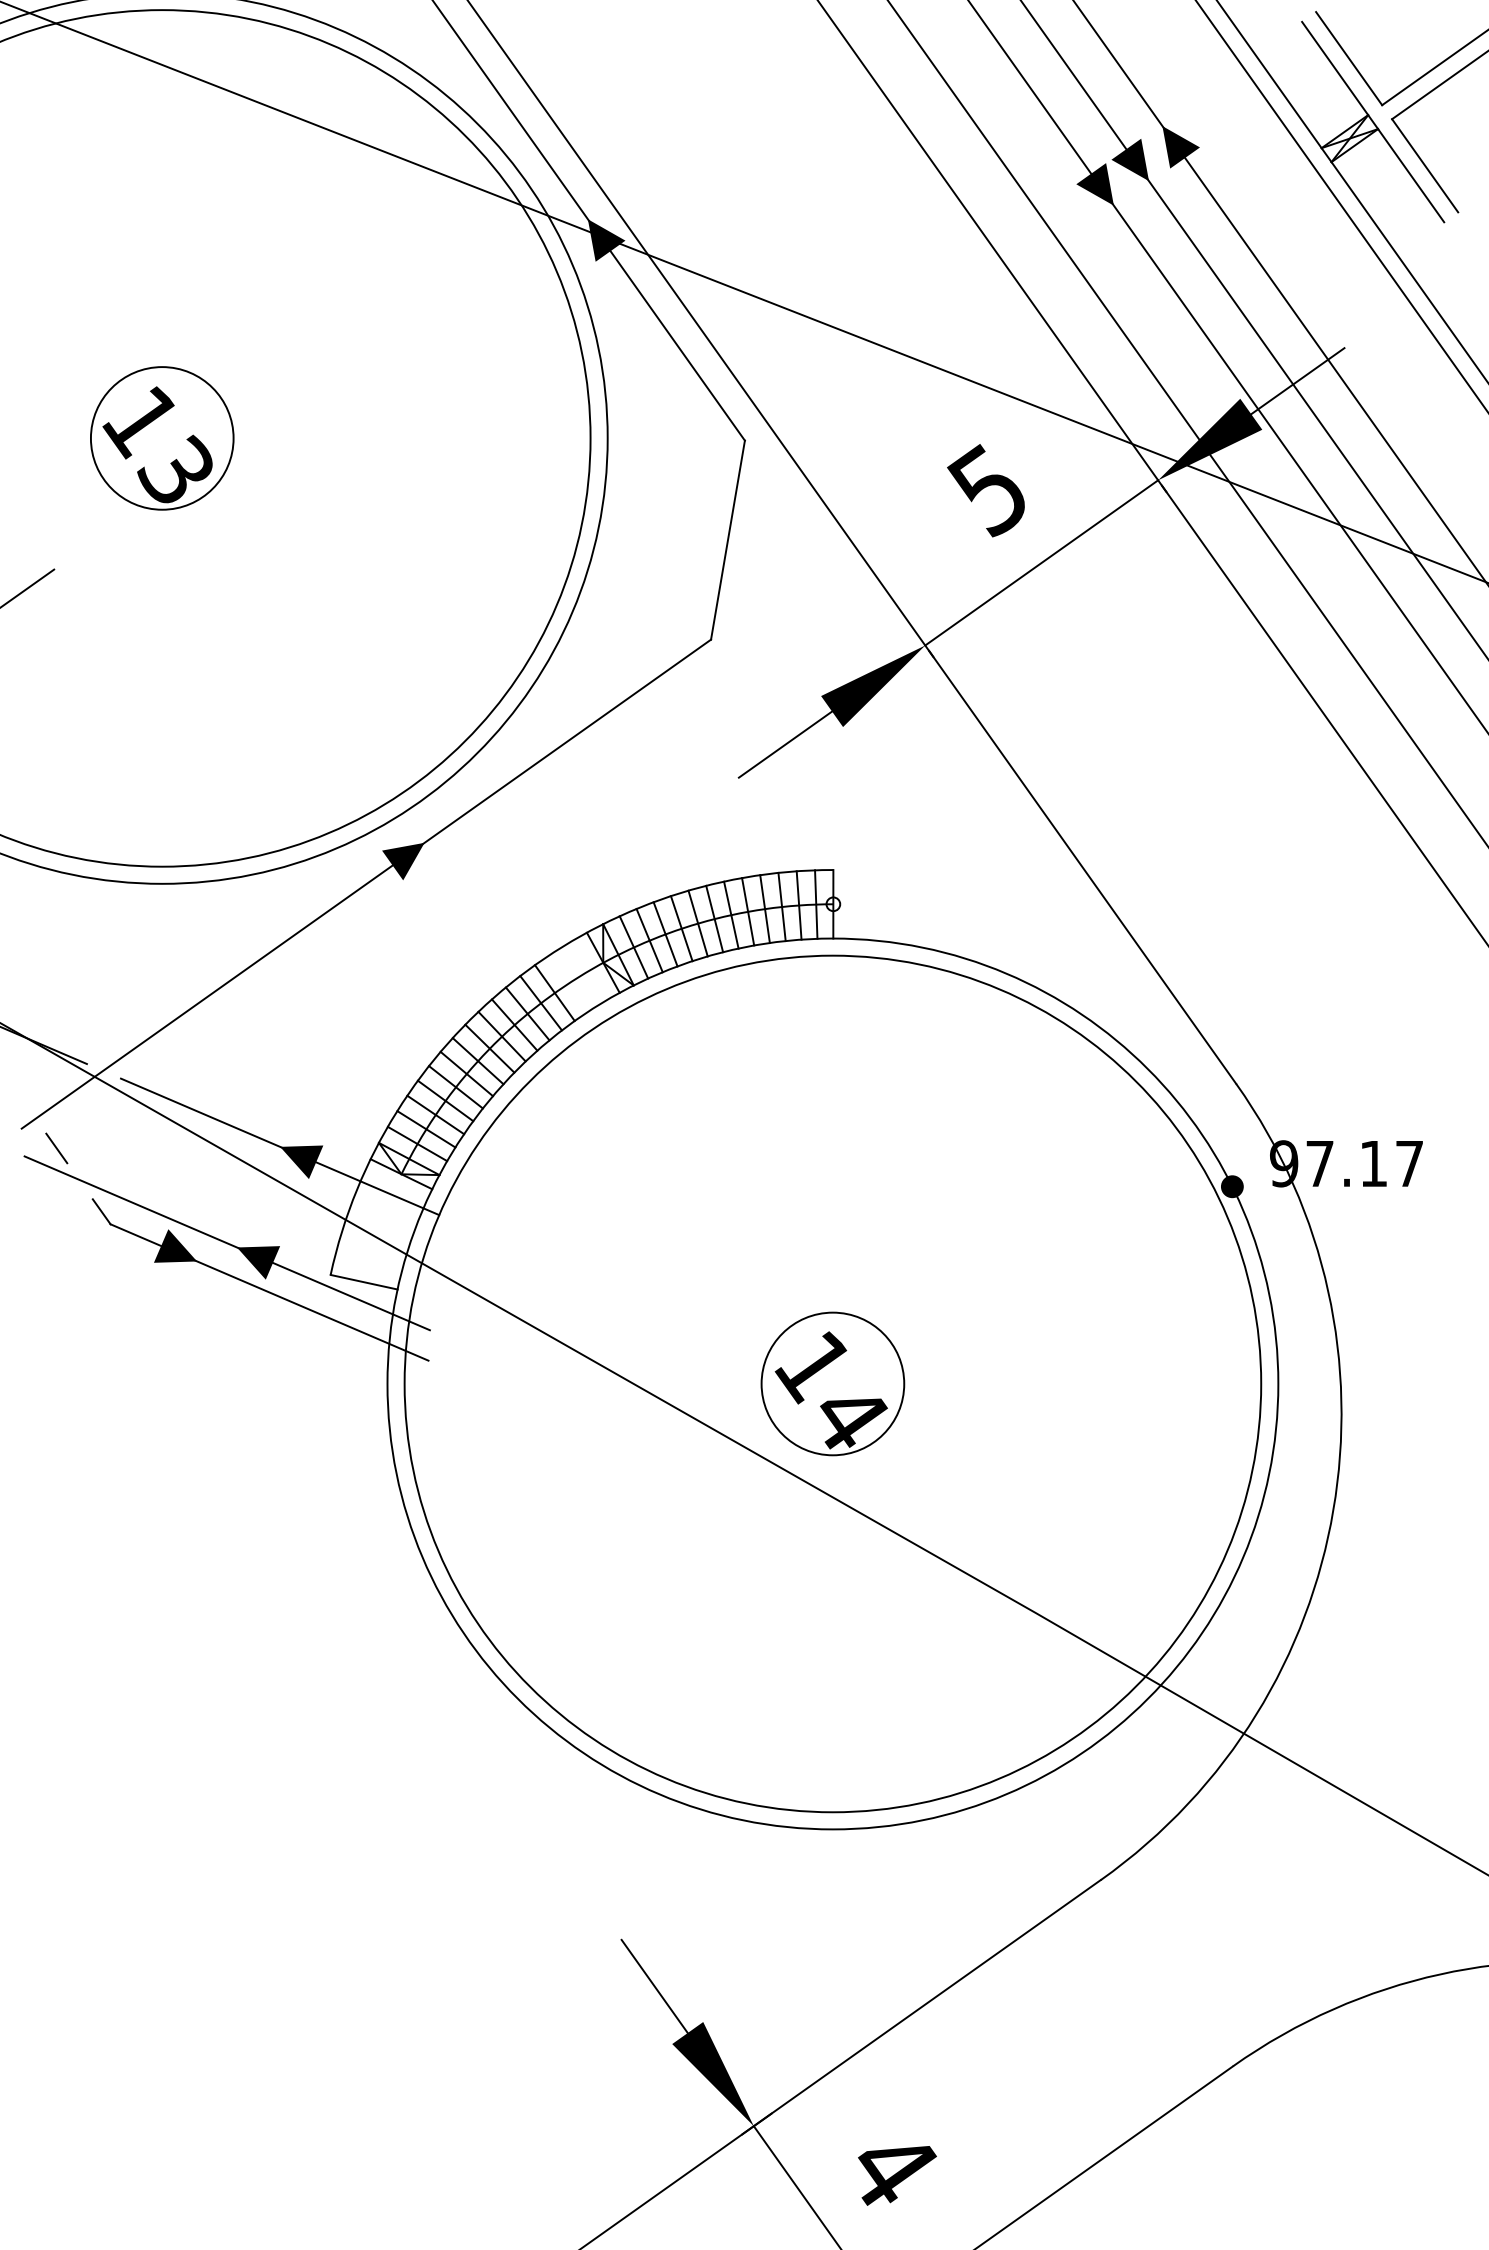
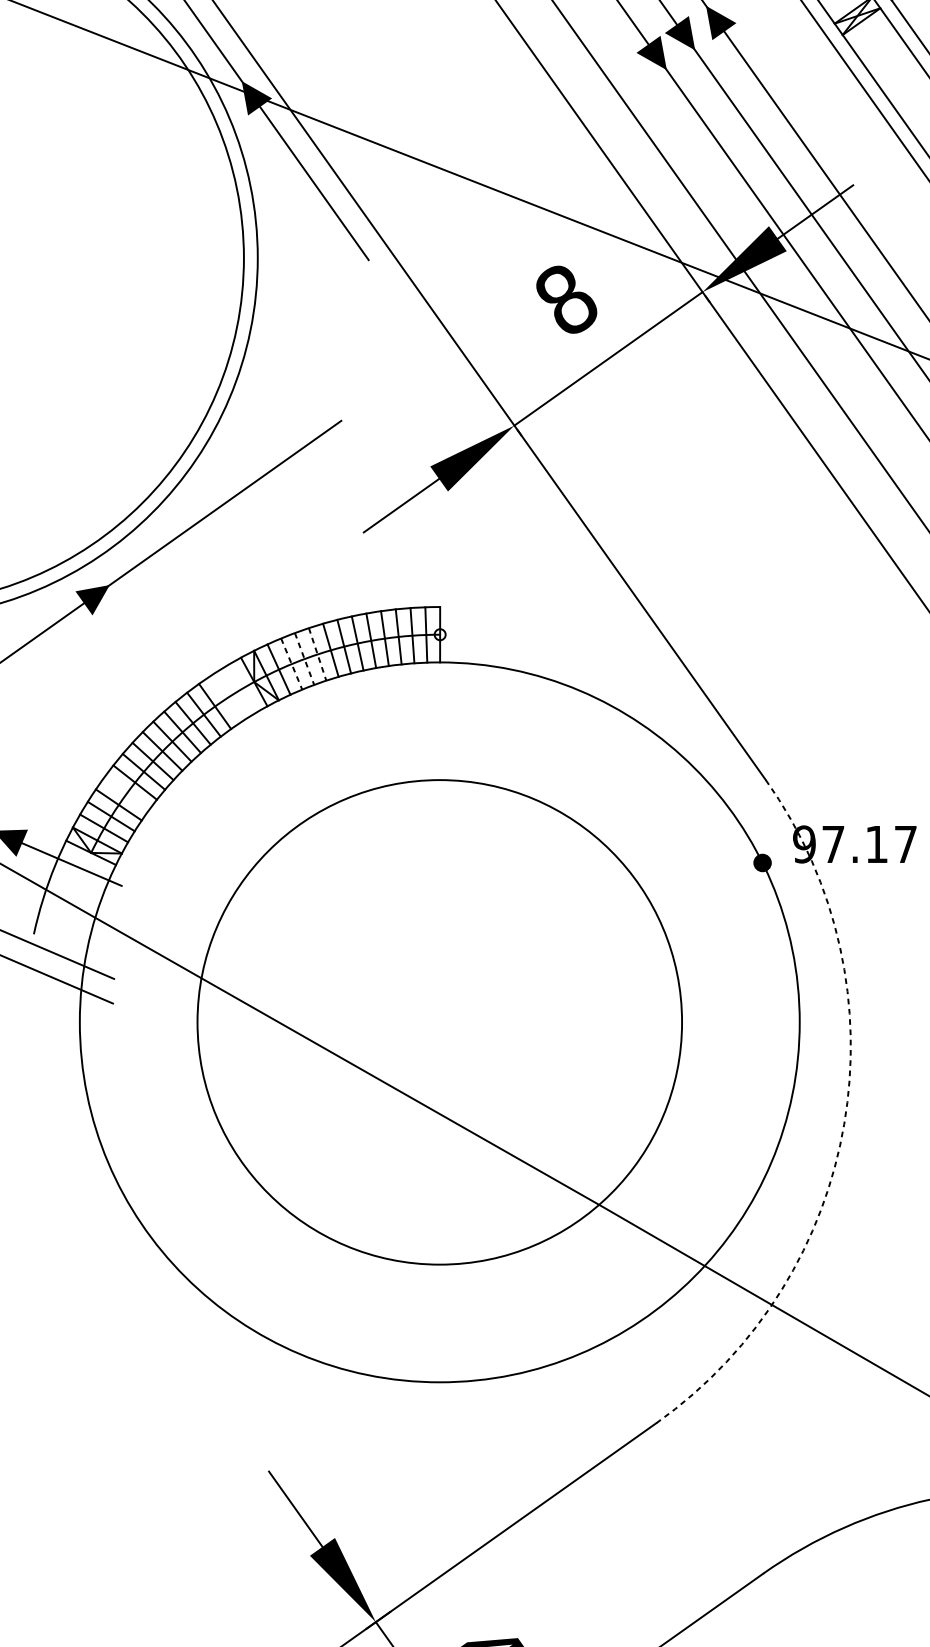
text: (987, 490) -> (564, 300), 5 -> 8
line: (727, 539) -> (354, 339), removed
line: (681, 929) -> (317, 655), solid -> dashed
line: (665, 934) -> (304, 659), solid -> dashed
line: (649, 941) -> (291, 664), solid -> dashed
line: (445, 1100) -> (126, 793), removed
line: (363, 1281) -> (60, 939), removed
circle: (832, 1383) -> (439, 1021), size x0.7
part: (832, 1383) -> (439, 1021), removed
arc: (1333, 1510) -> (844, 1124), solid -> dashed

